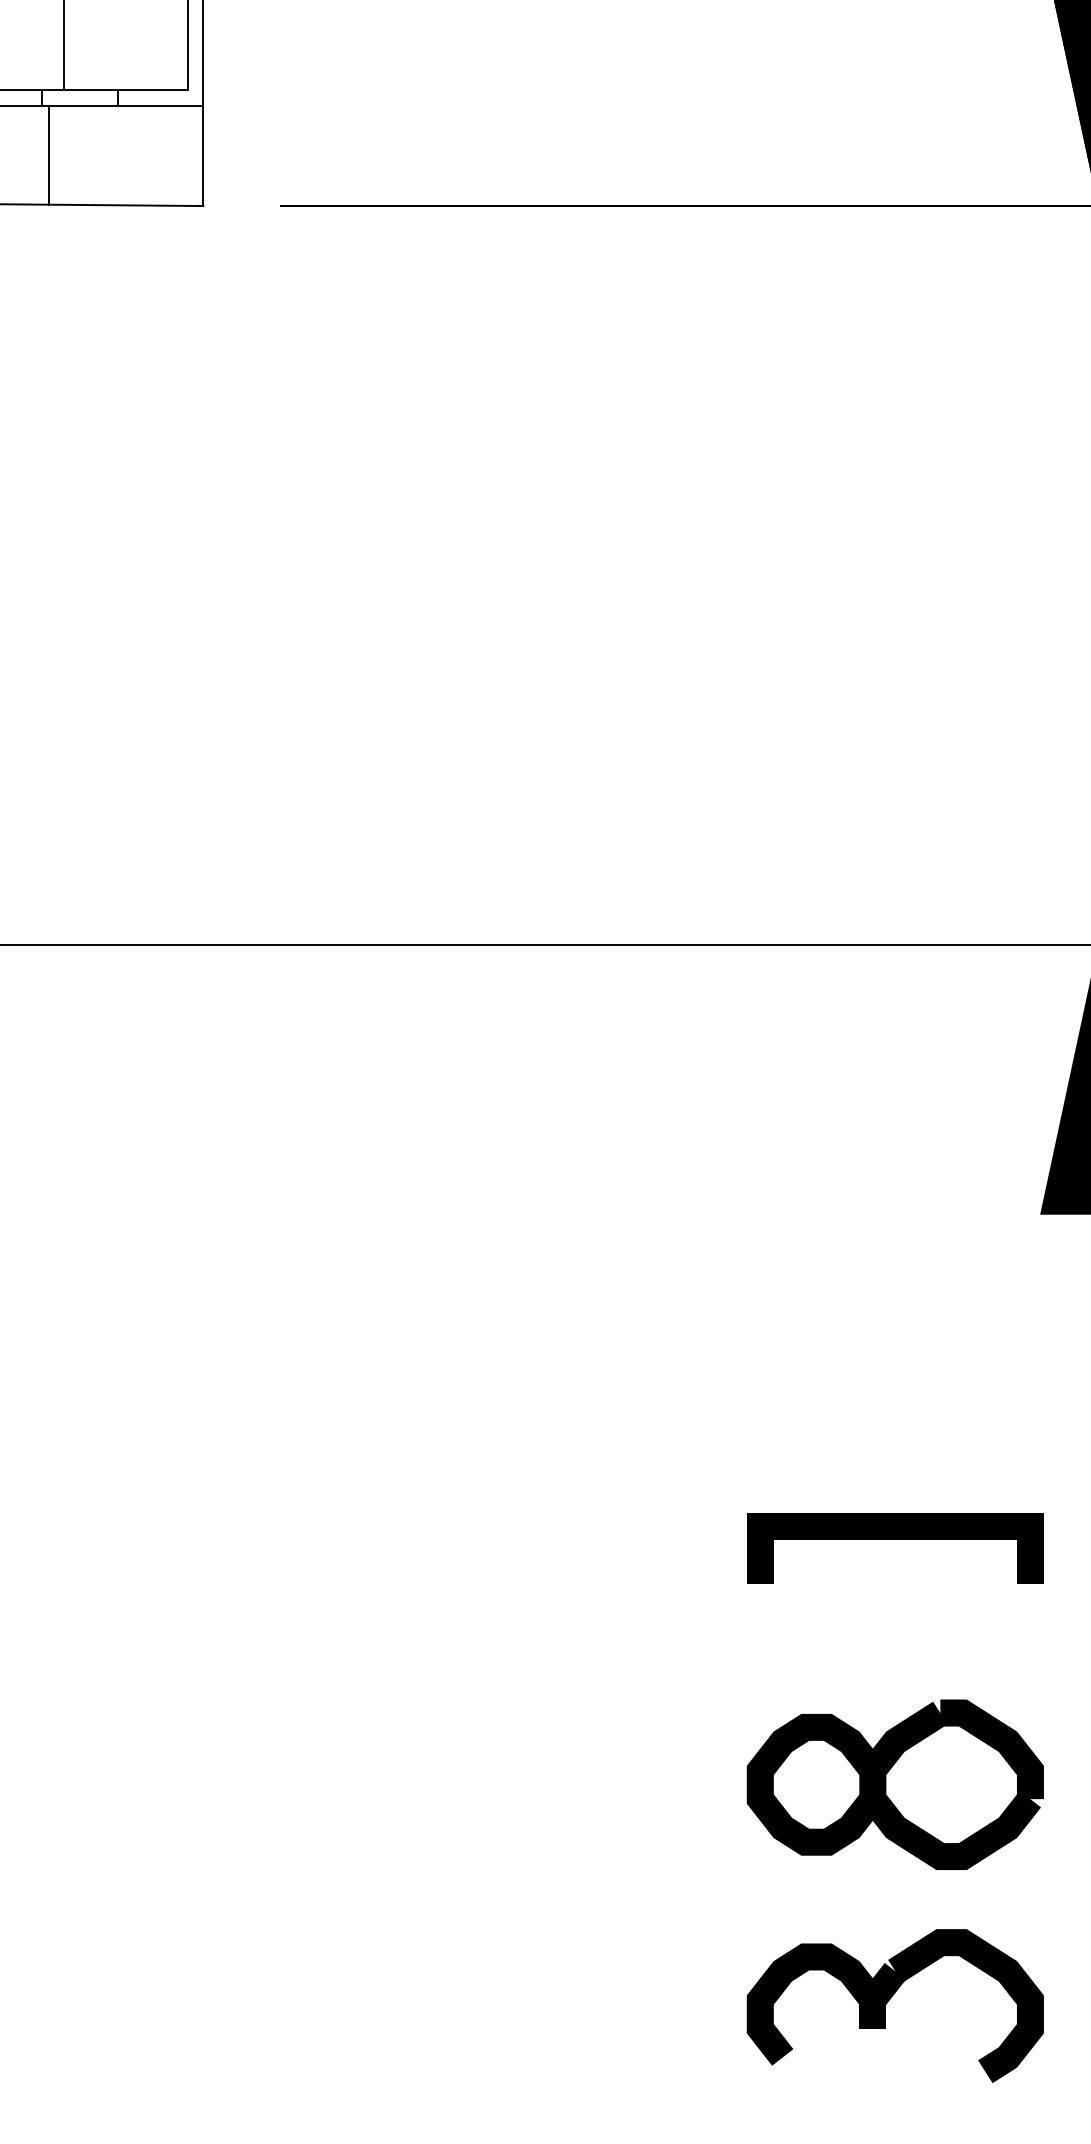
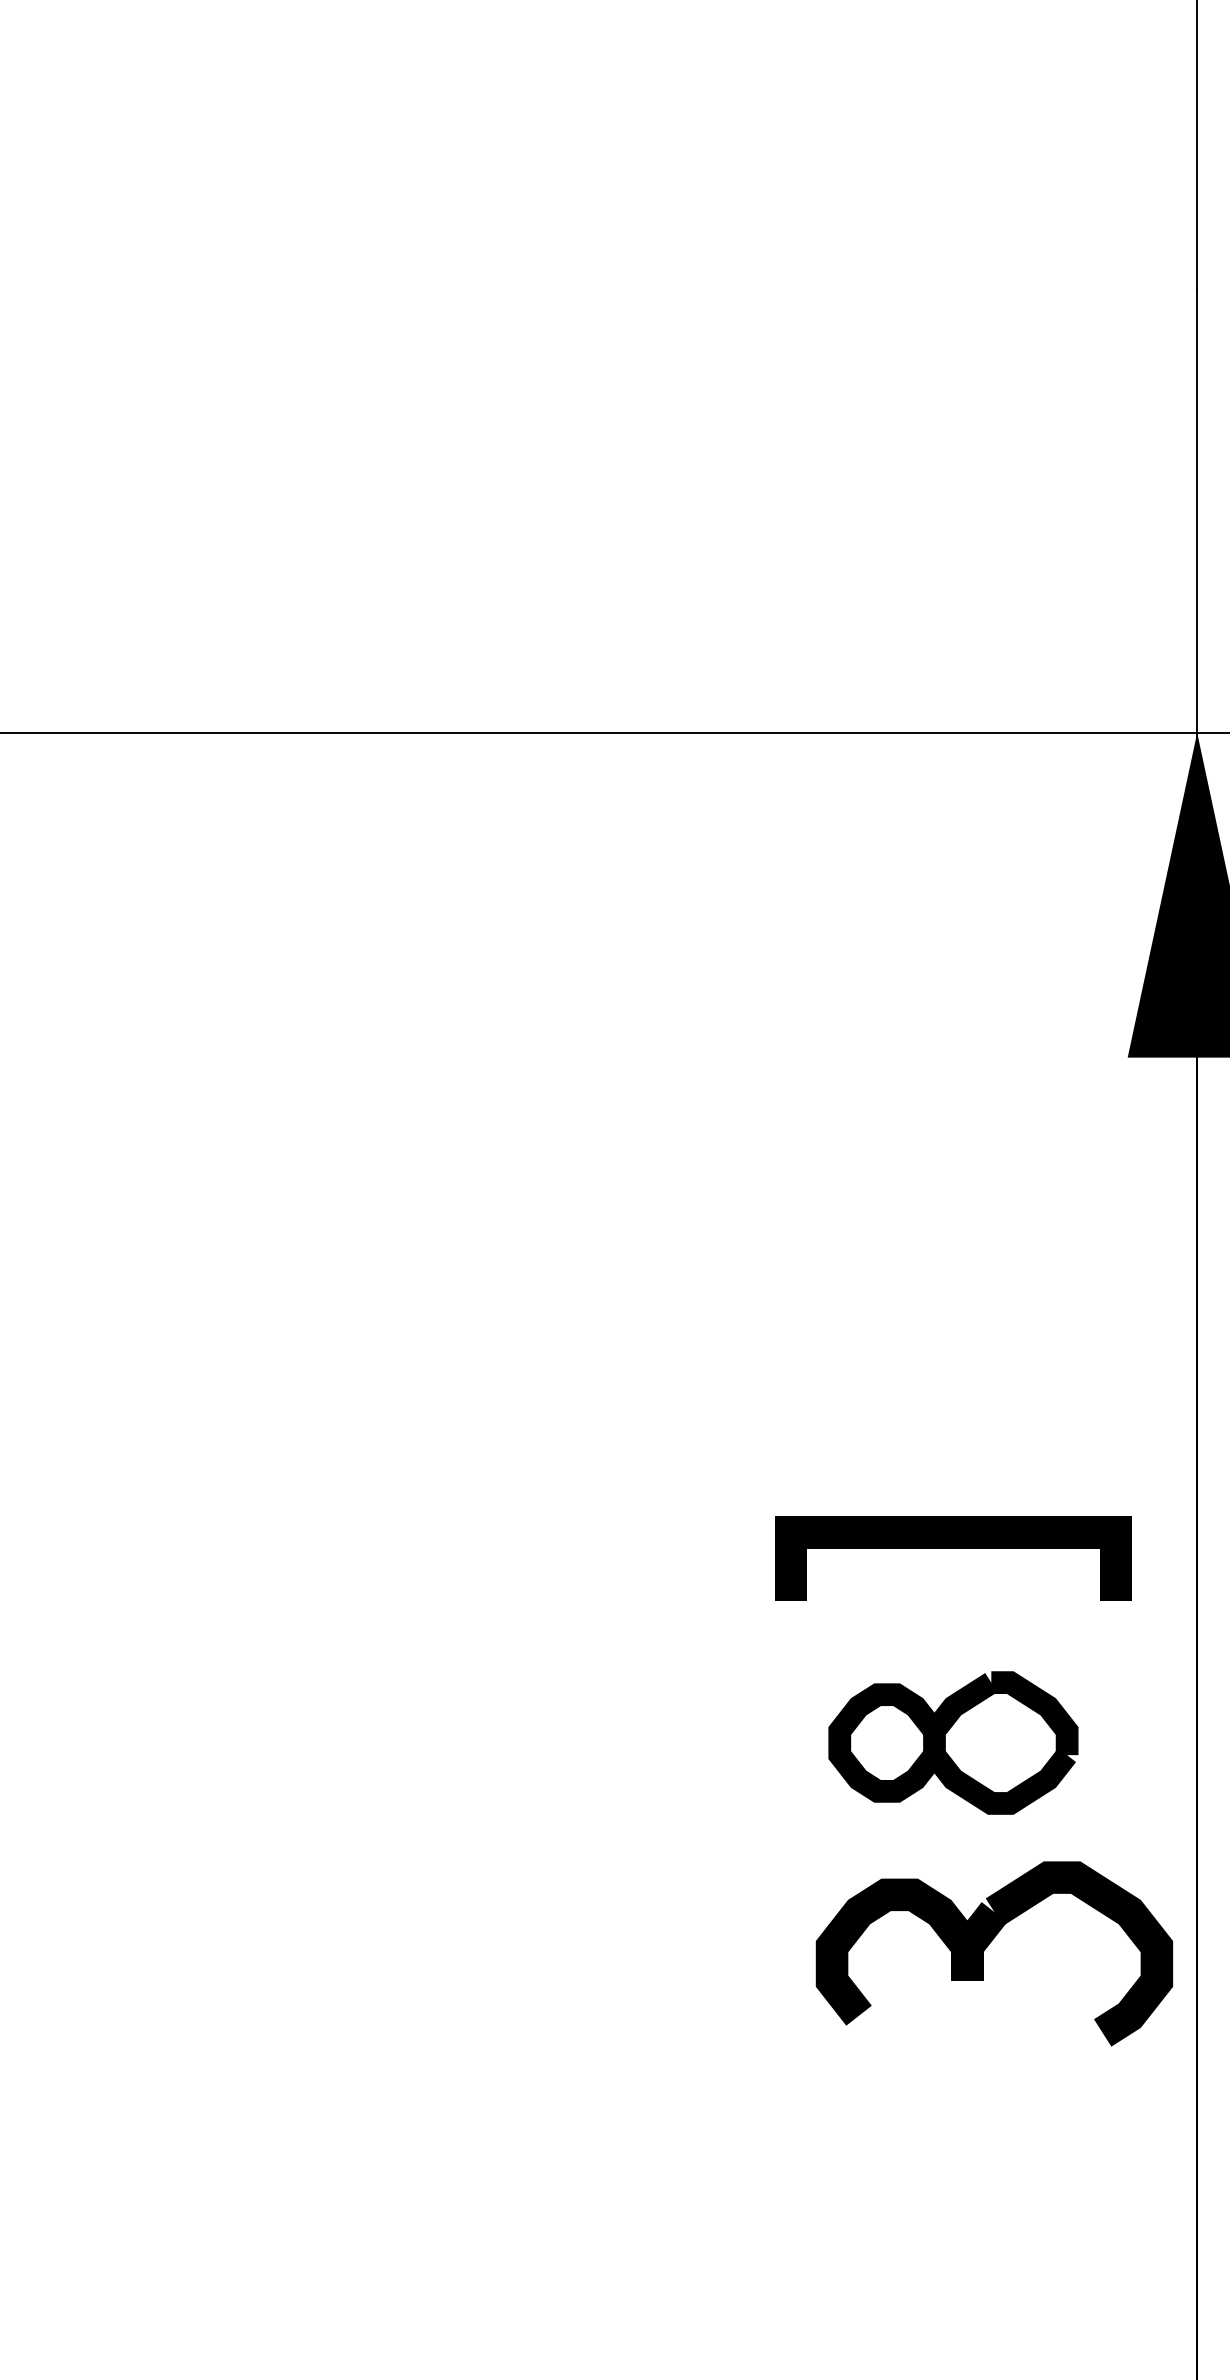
line: (895, 1539) -> (953, 1547), moved
part: (894, 1784) -> (952, 1742), size x0.7
part: (888, 2002) -> (986, 1949), moved

